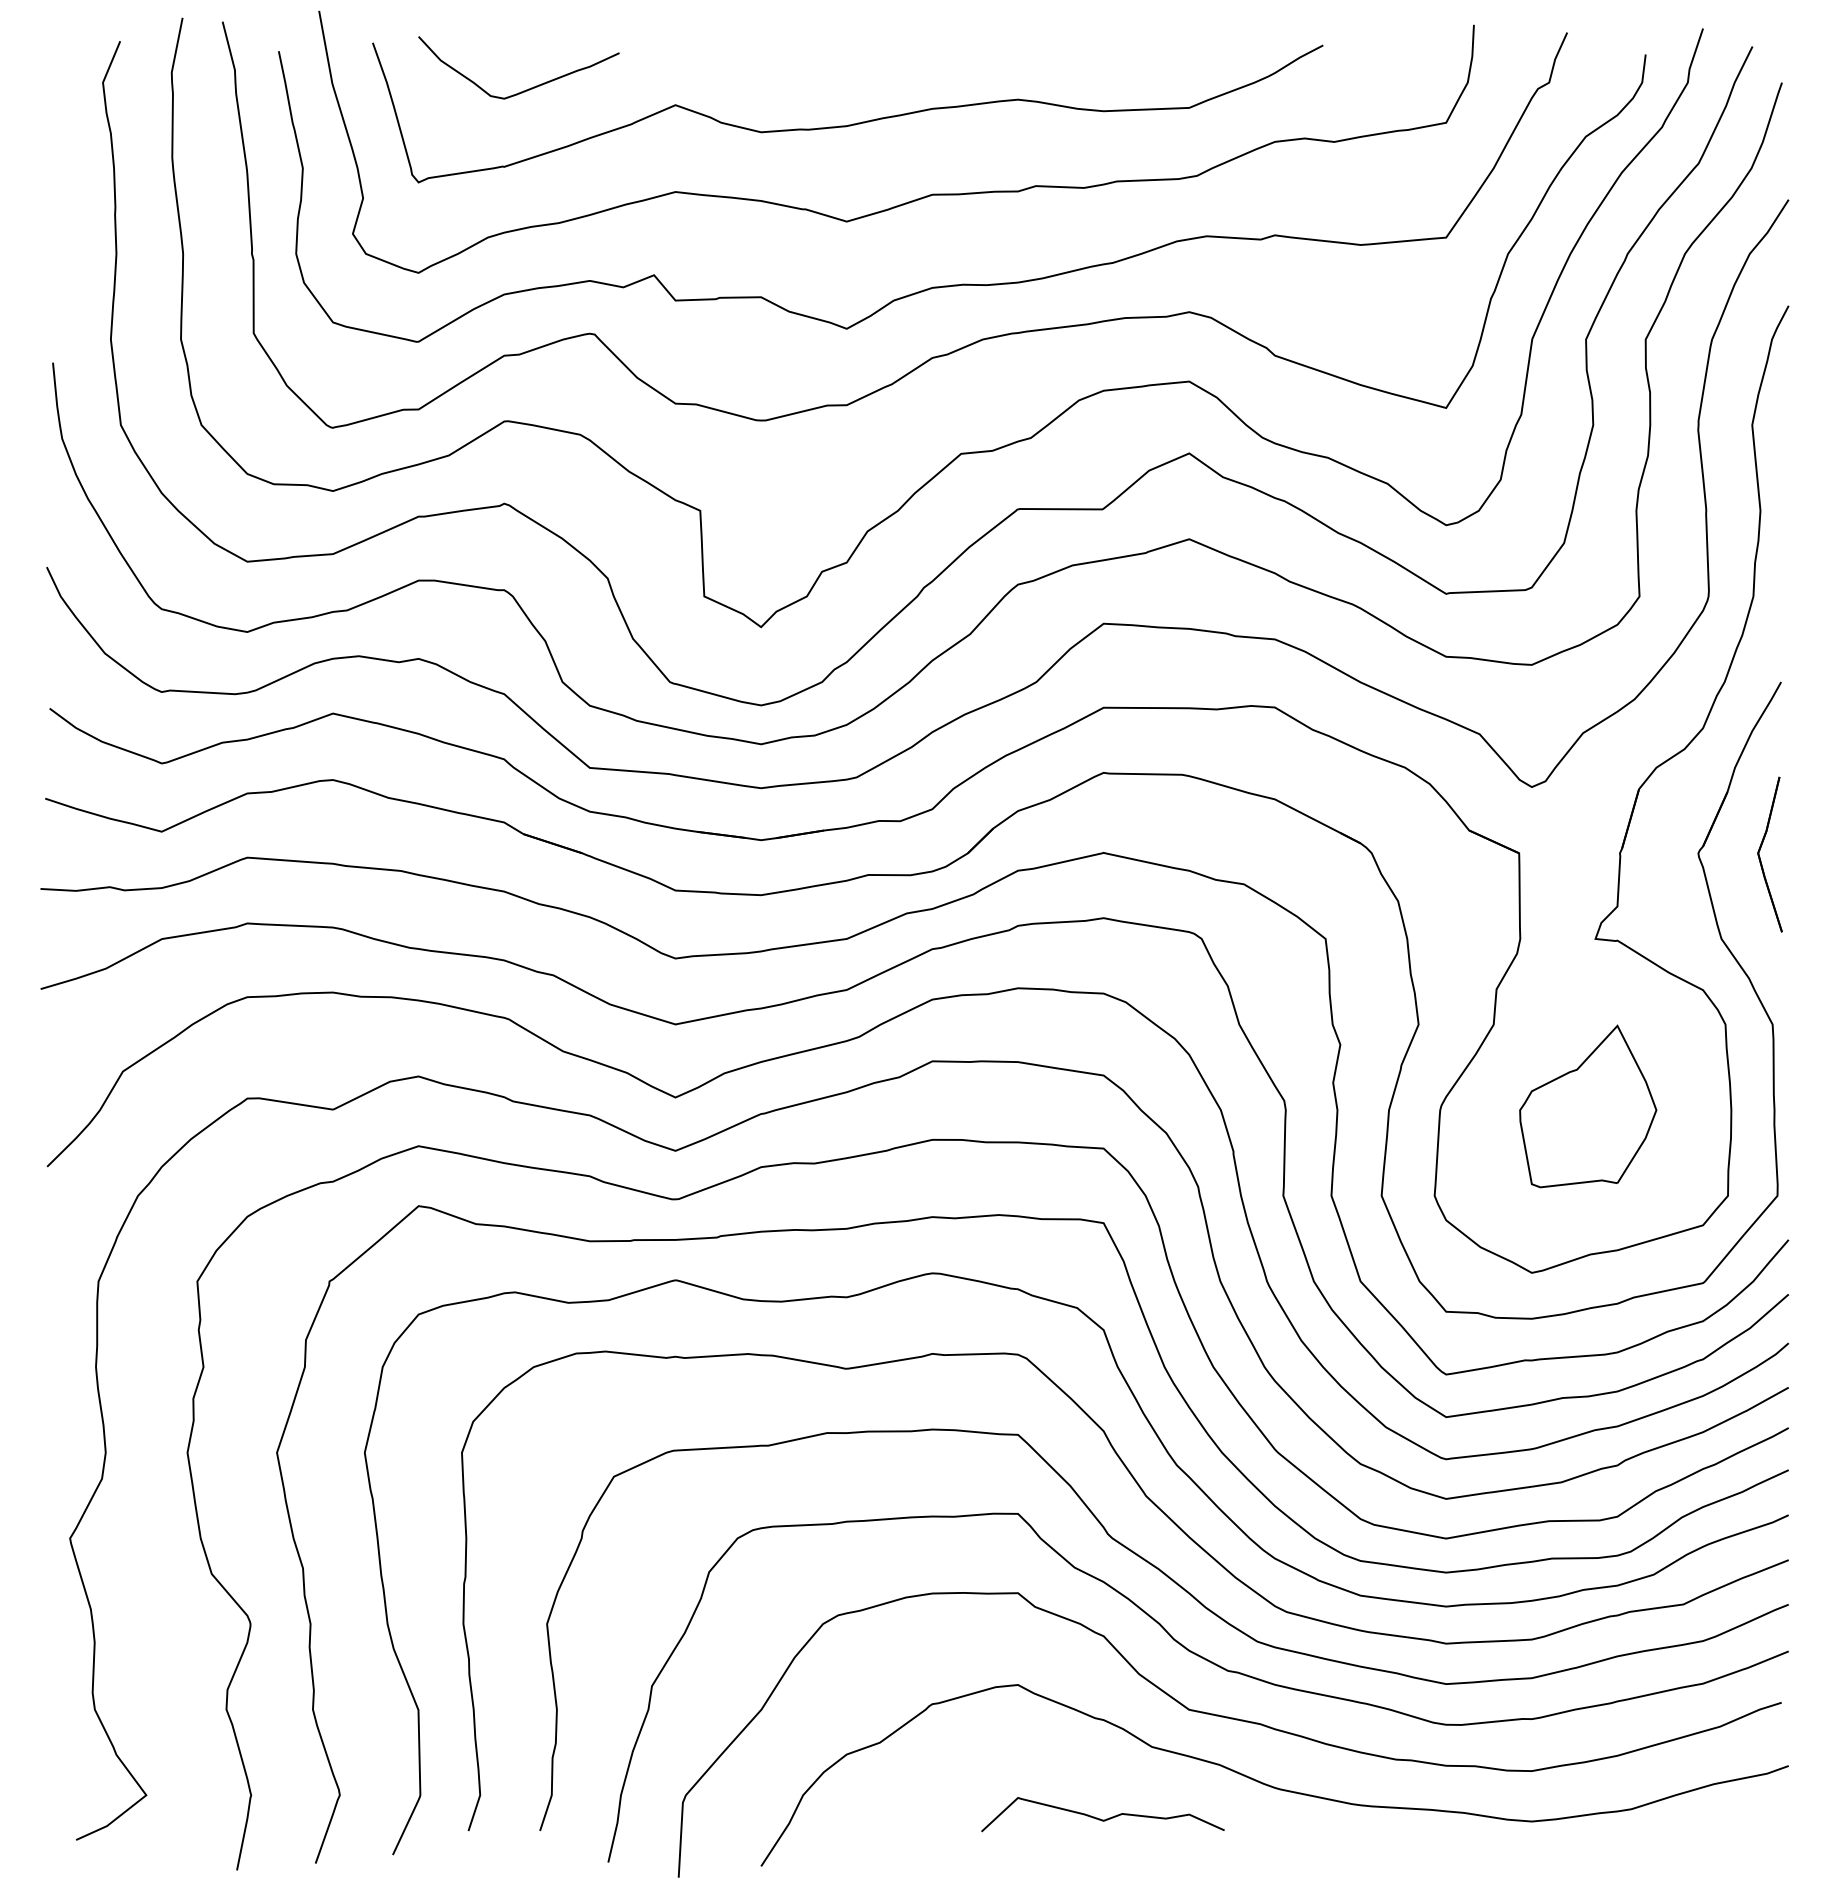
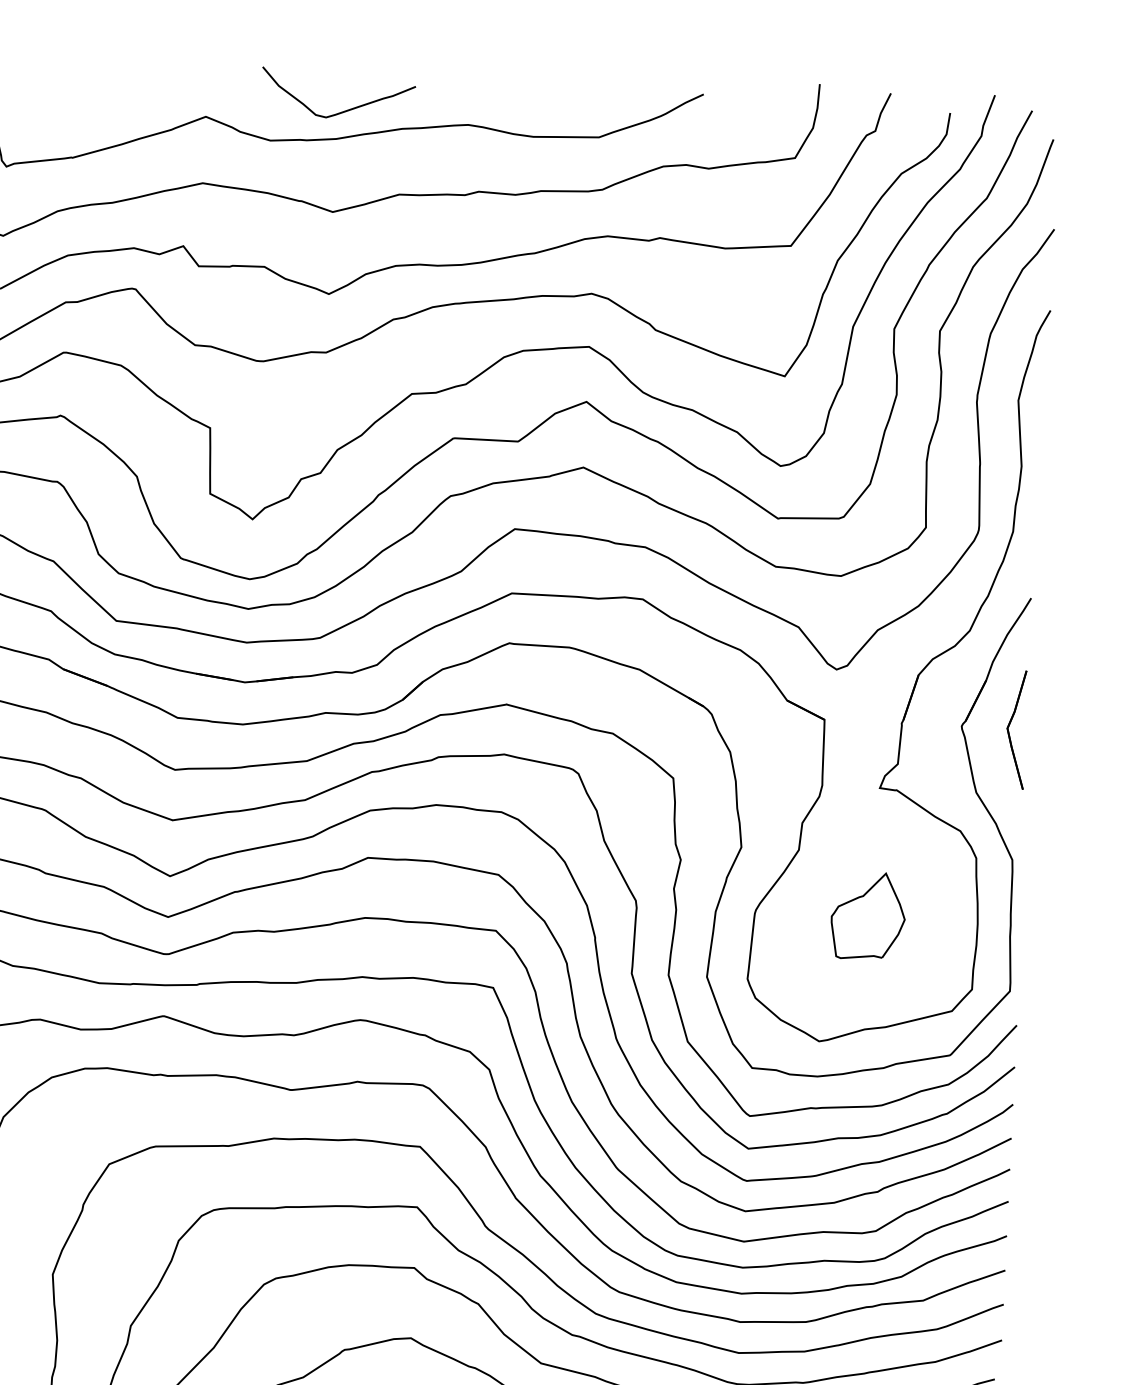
curve: (528, 88) -> (345, 110), moved
part: (1588, 1106) -> (868, 916), size x0.7

